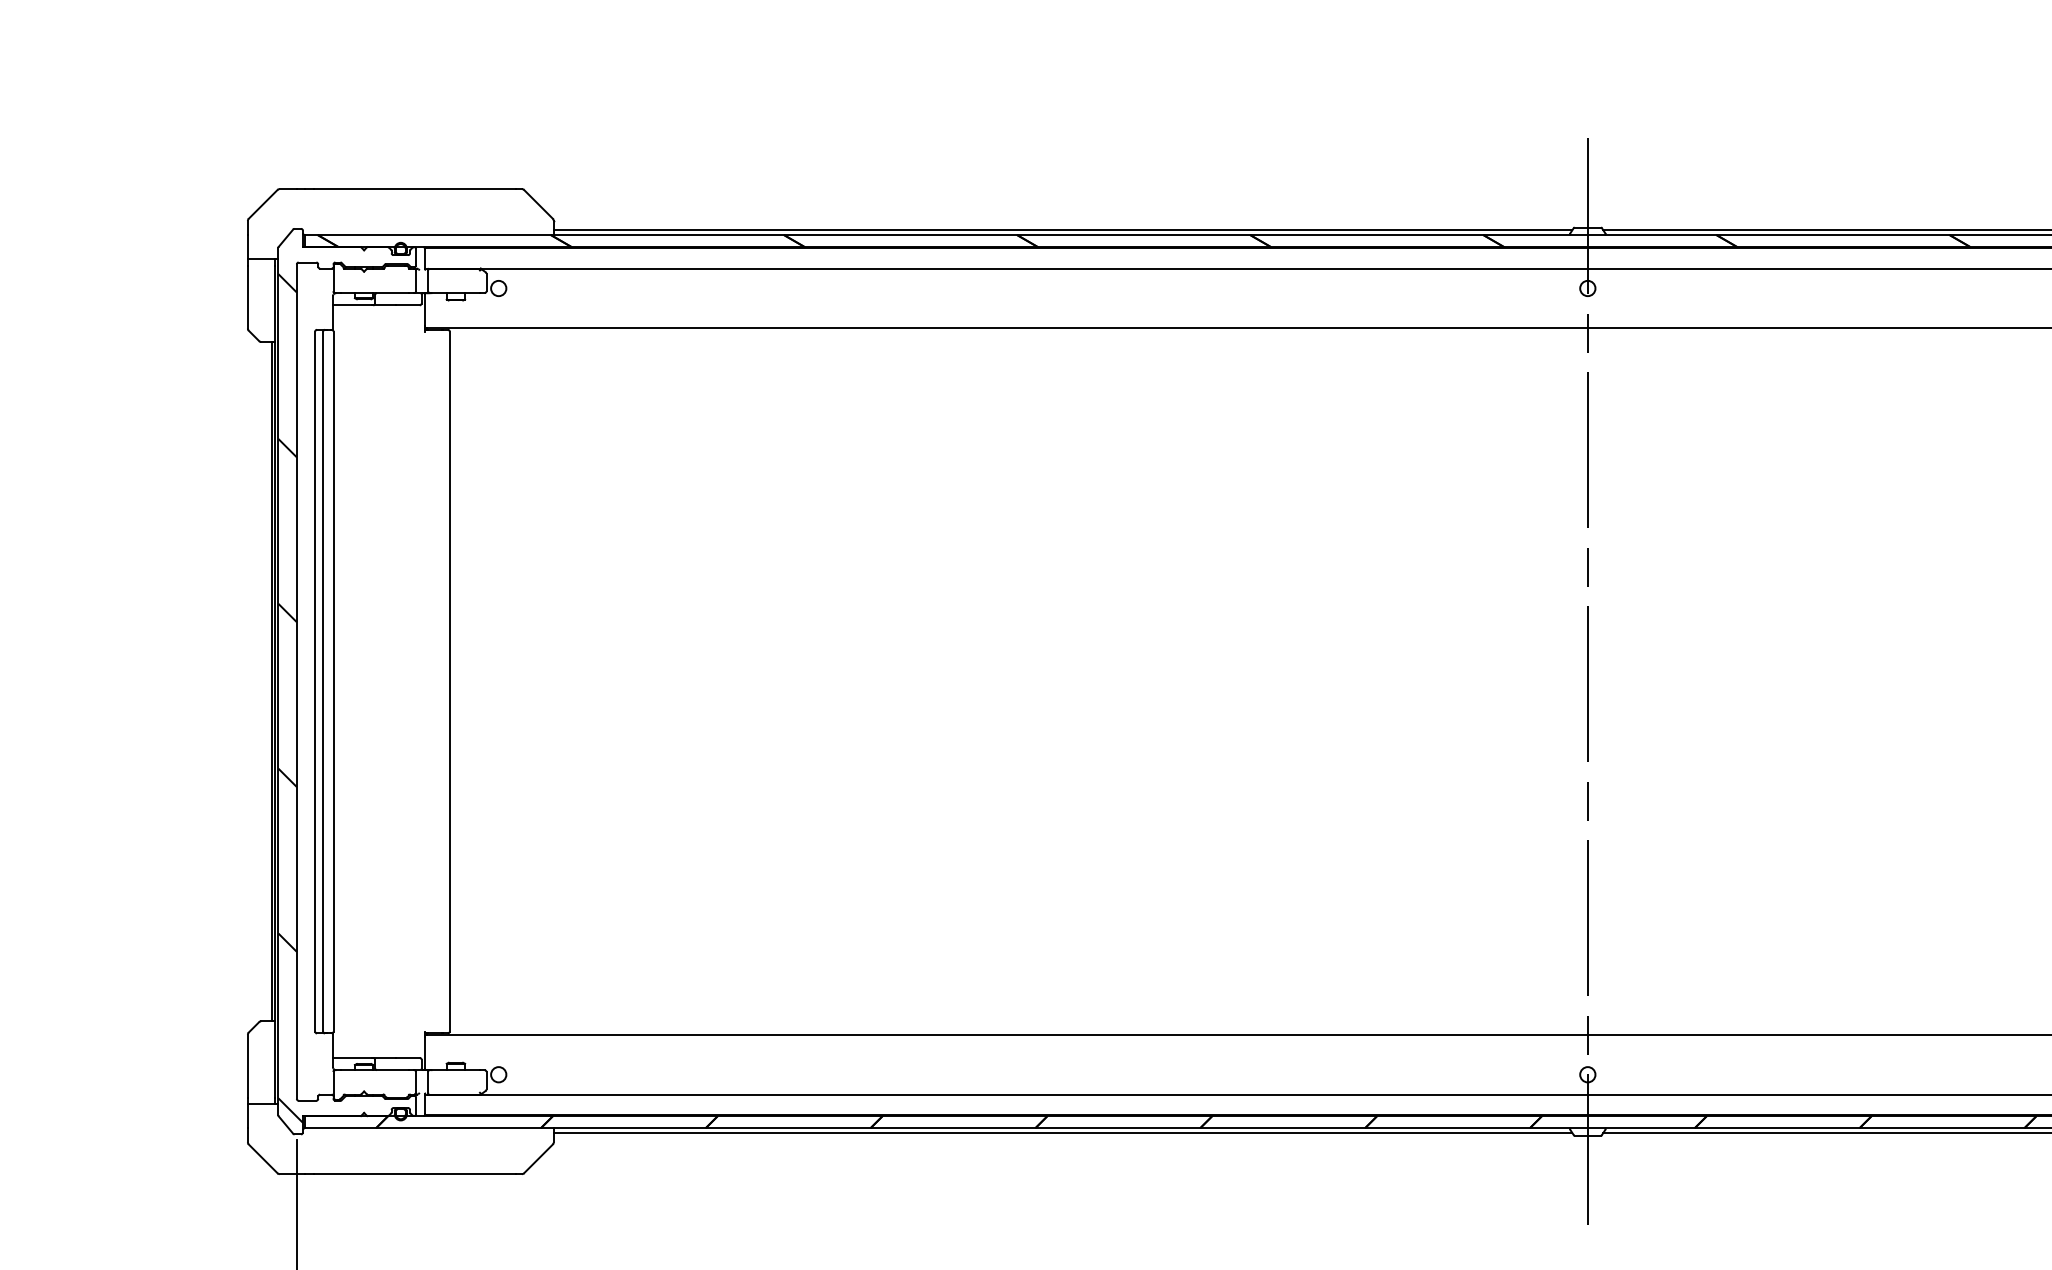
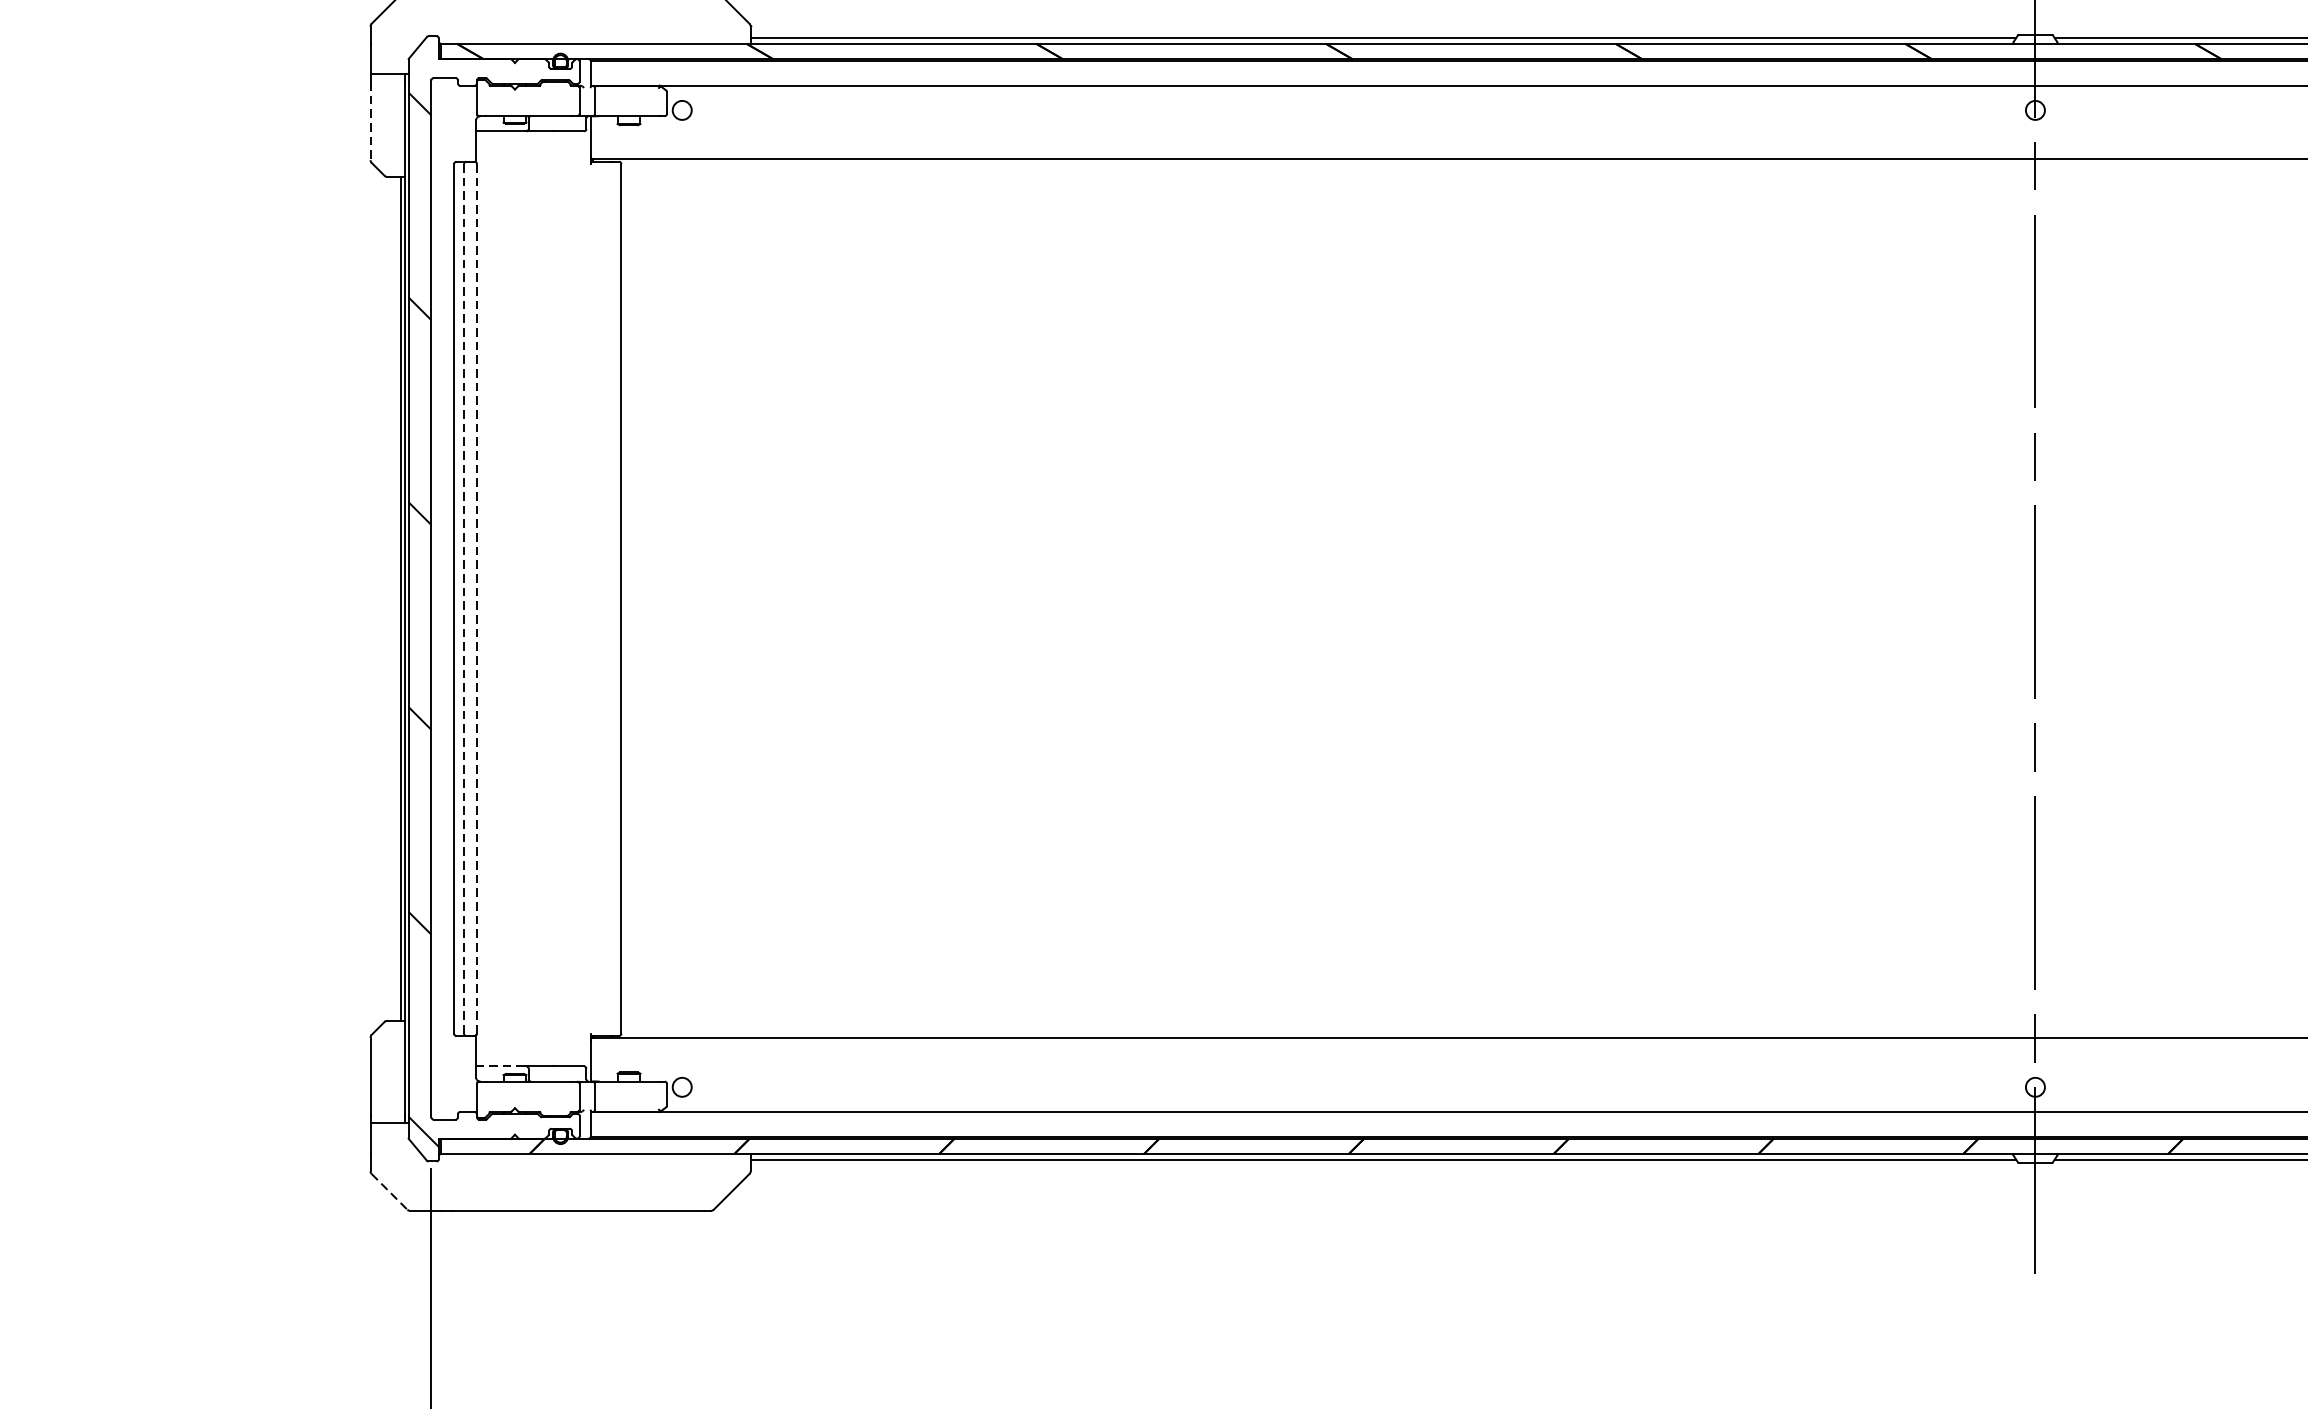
line: (247, 297) -> (370, 121), solid -> dashed
line: (323, 681) -> (464, 598), solid -> dashed
line: (333, 681) -> (476, 598), solid -> dashed
line: (352, 1057) -> (500, 1065), solid -> dashed
line: (263, 1159) -> (389, 1192), solid -> dashed

